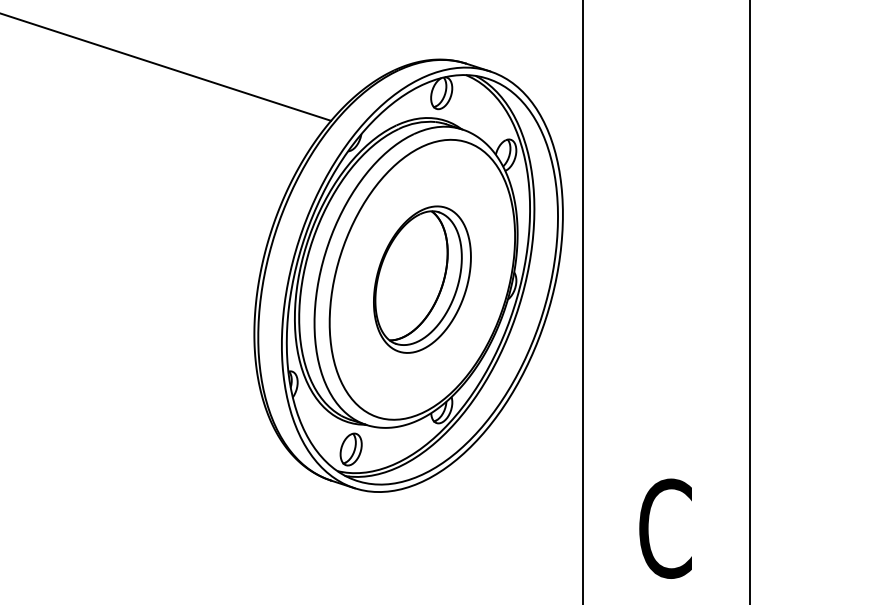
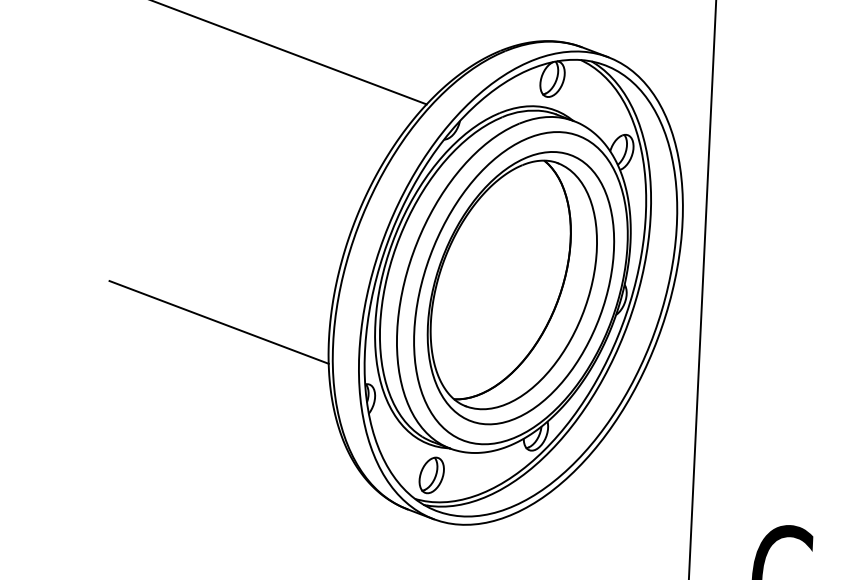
part: (422, 279) -> (521, 287), size x1.67
line: (156, 322) -> (219, 322), added

